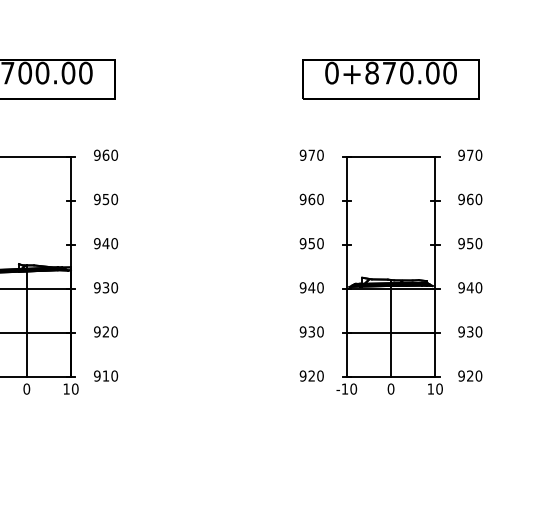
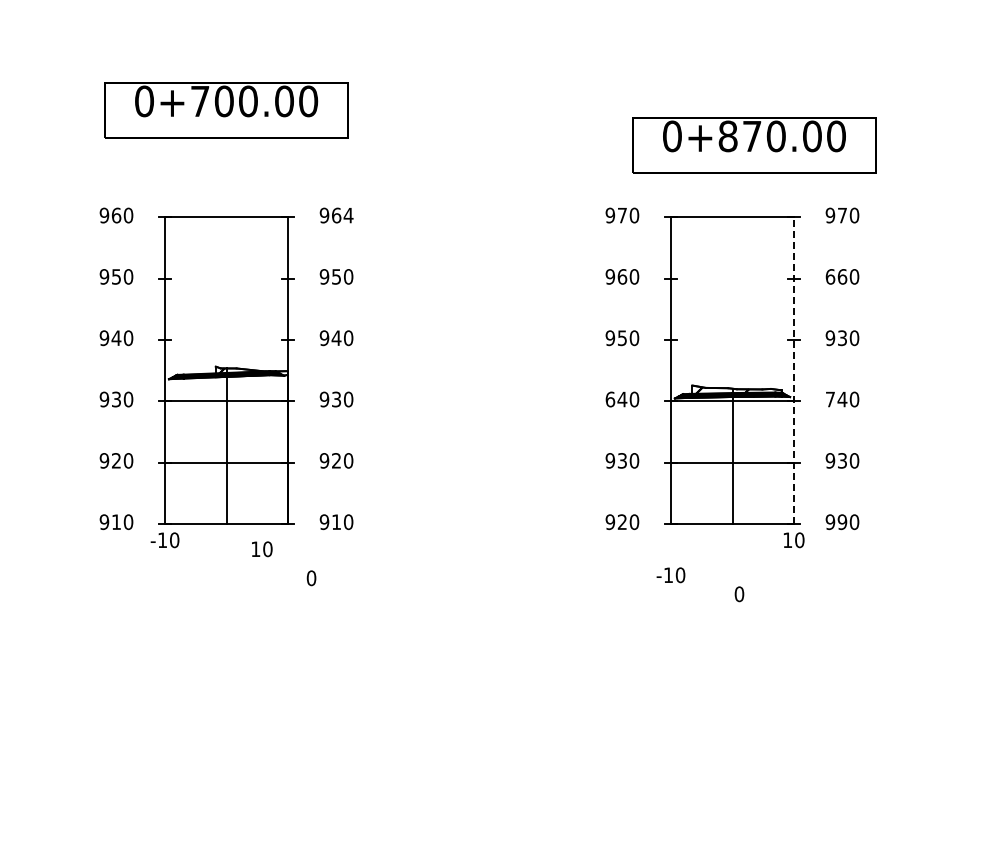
part: (391, 79) -> (754, 145), moved
text: (114, 155) -> (348, 215), 960 -> 964
text: (461, 199) -> (830, 276), 960 -> 660
text: (470, 243) -> (842, 337), 950 -> 930
line: (435, 266) -> (793, 370), solid -> dashed
text: (303, 287) -> (610, 399), 940 -> 640
text: (461, 287) -> (830, 399), 940 -> 740
text: (470, 376) -> (842, 522), 920 -> 990
text: (26, 389) -> (311, 578), moved
text: (71, 389) -> (262, 549), moved
text: (346, 389) -> (670, 575), moved
text: (391, 389) -> (739, 594), moved

